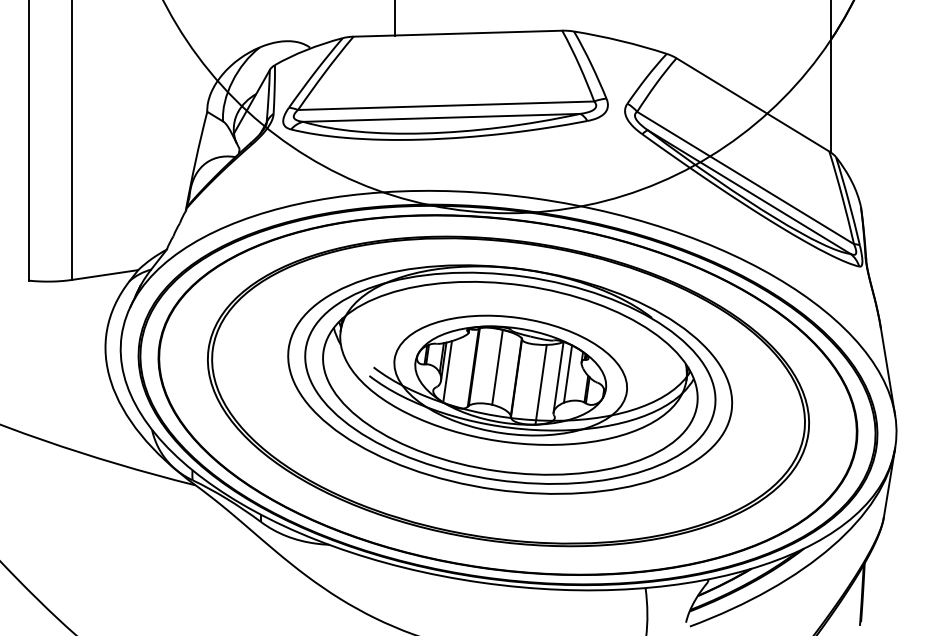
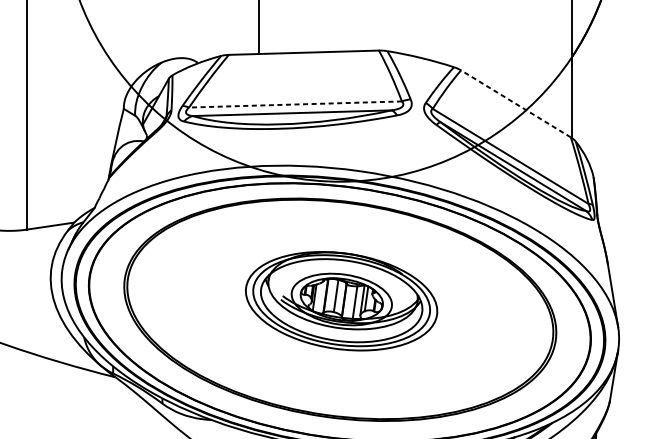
line: (752, 104) -> (515, 103), solid -> dashed
line: (445, 105) -> (295, 104), solid -> dashed
part: (510, 379) -> (341, 301), size x0.6

